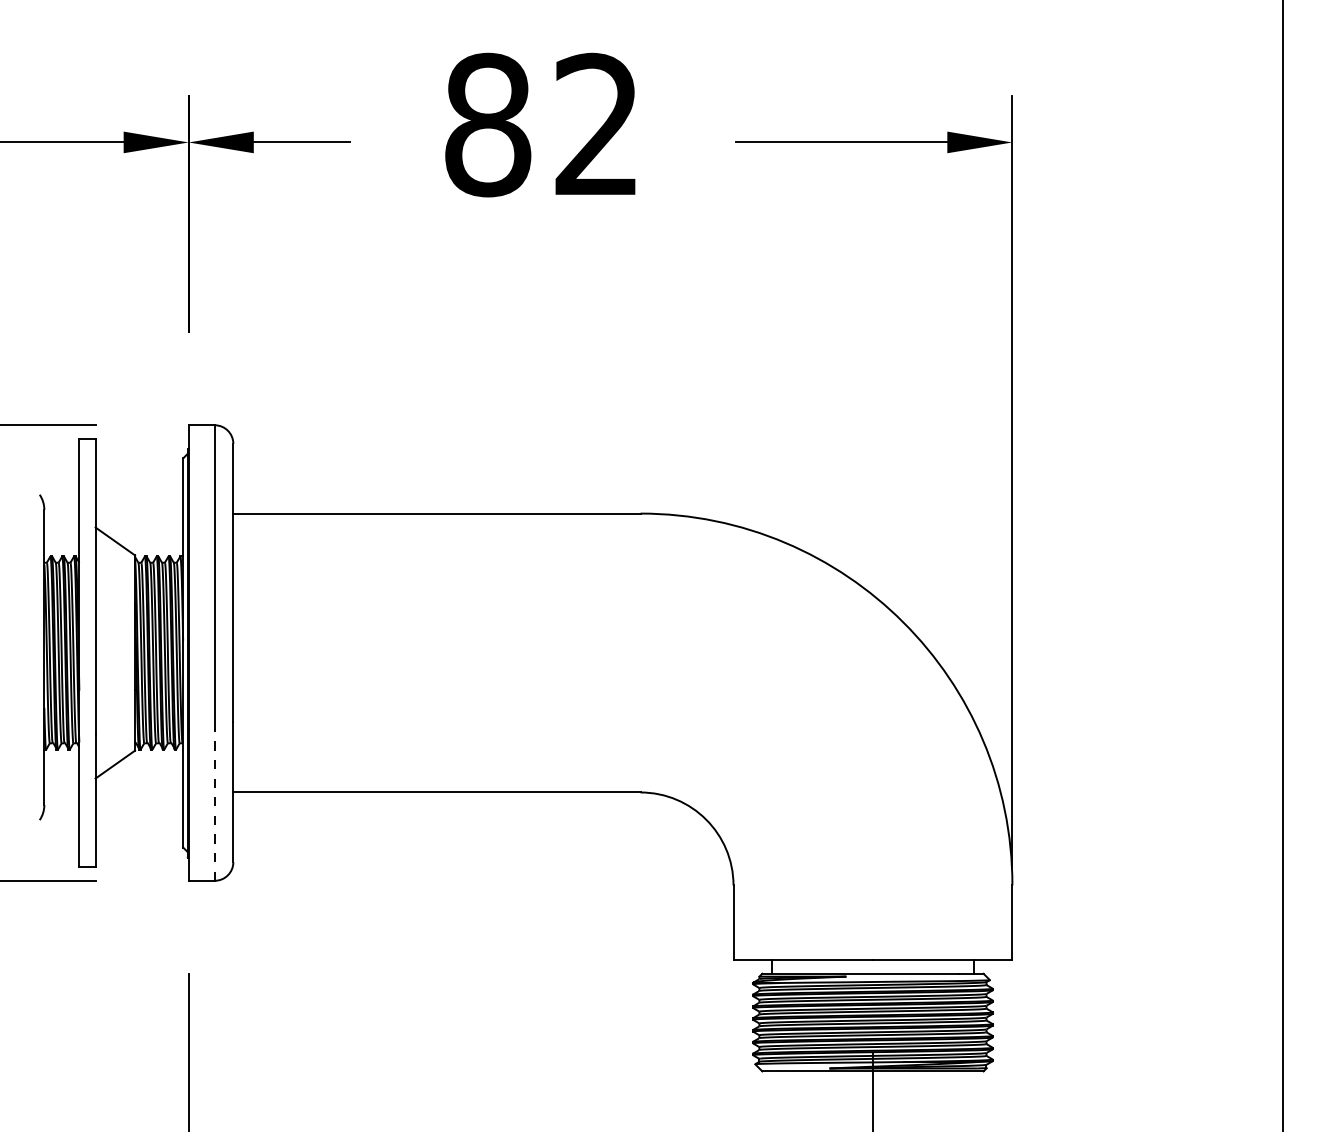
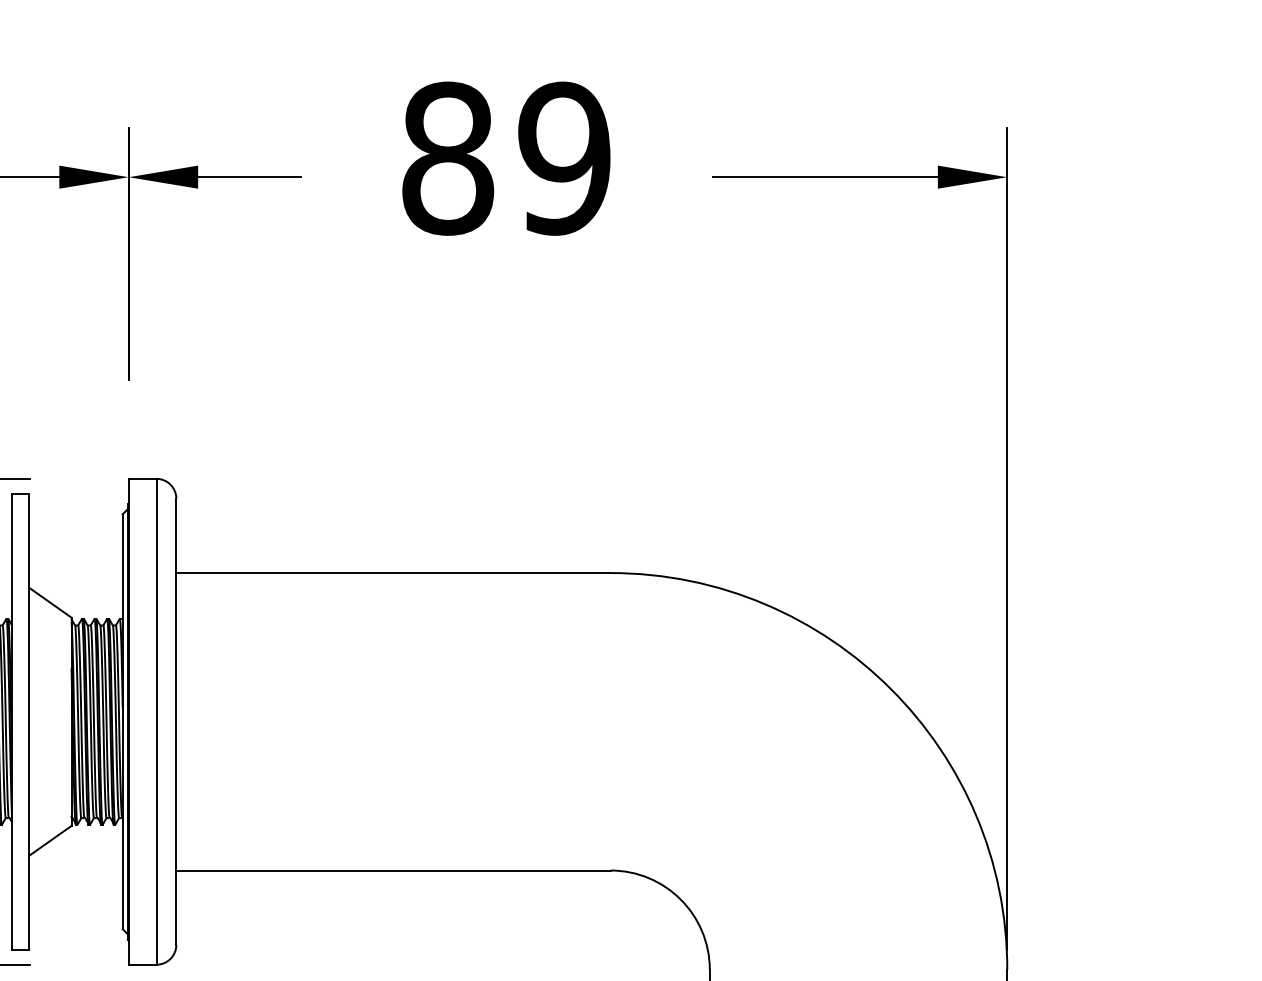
text: (596, 124) -> (563, 158), 82 -> 89
line: (214, 804) -> (156, 883), dashed -> solid

